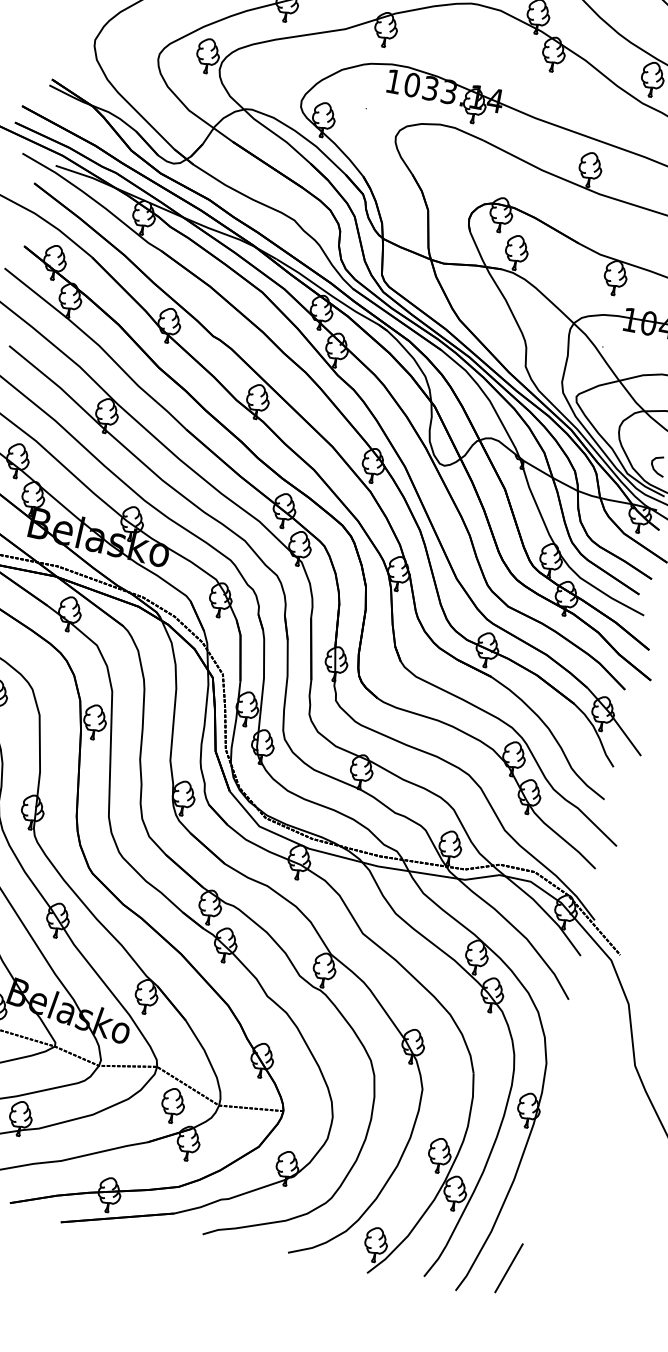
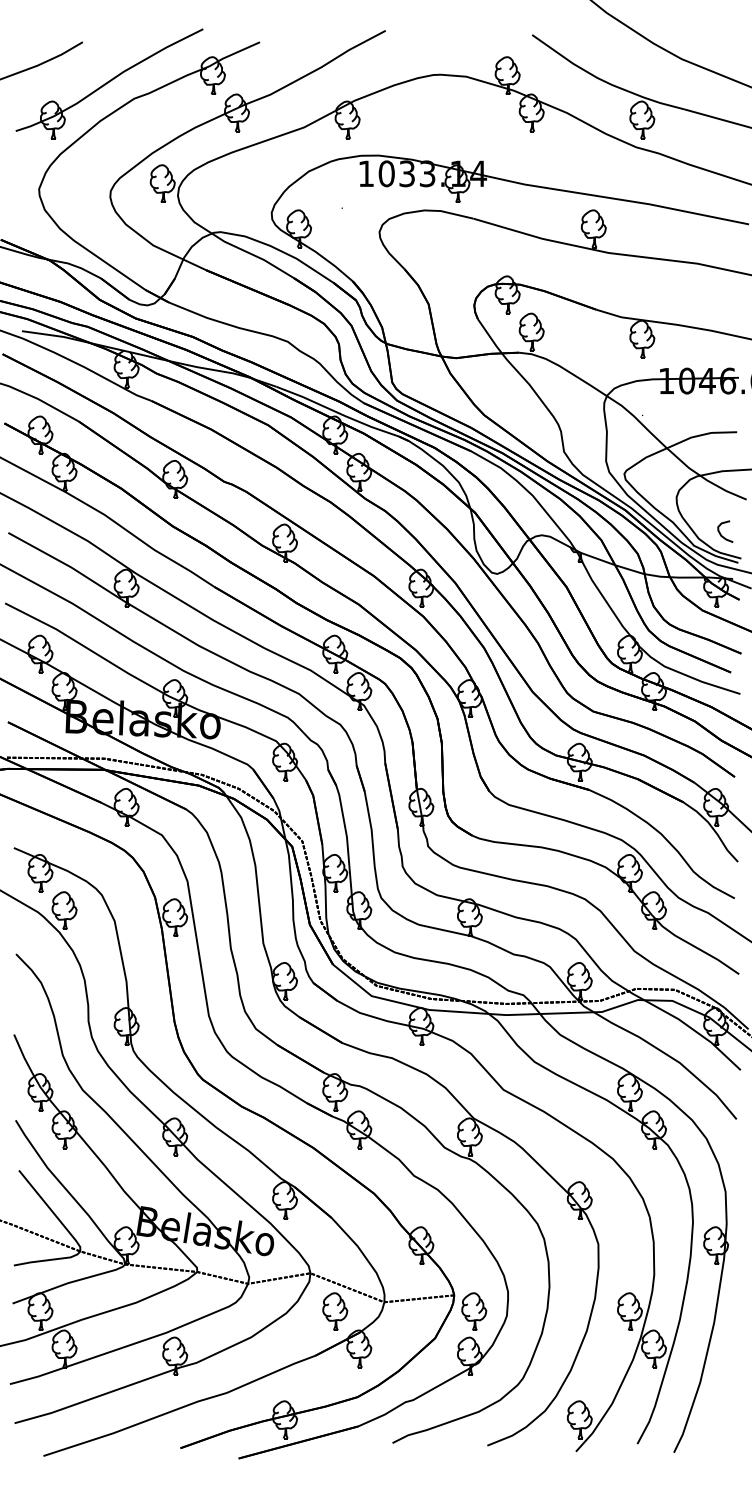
part: (299, 1129) -> (474, 1311), added
line: (509, 1267) -> (726, 1417), removed

